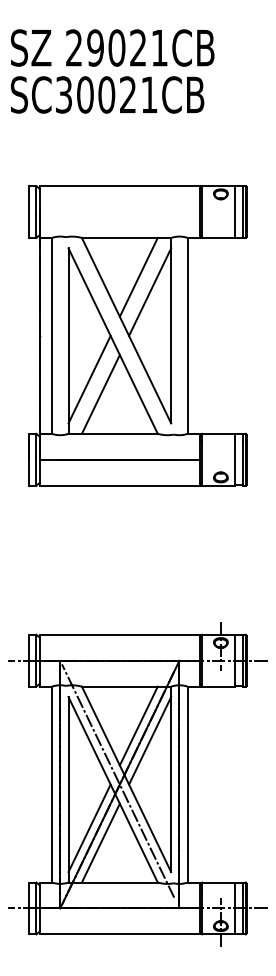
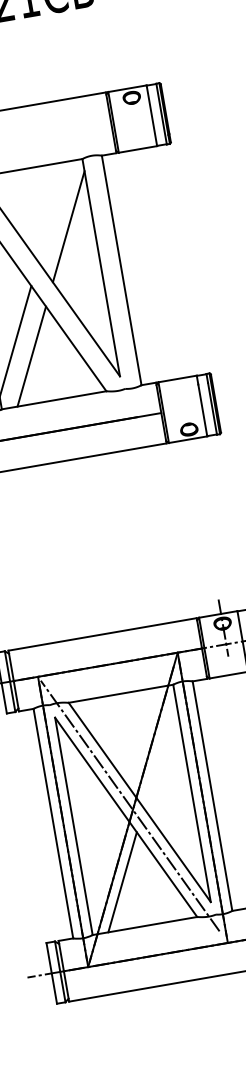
line: (138, 276) -> (51, 210), removed
line: (138, 725) -> (142, 736), removed
line: (150, 740) -> (159, 752), removed
line: (89, 828) -> (106, 867), removed

